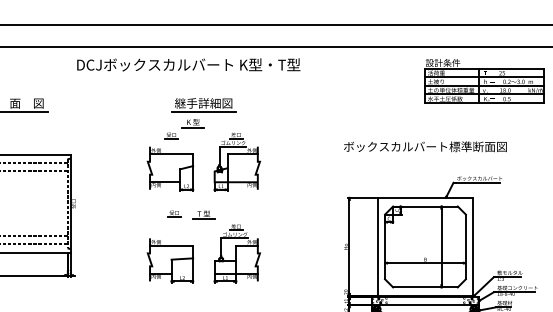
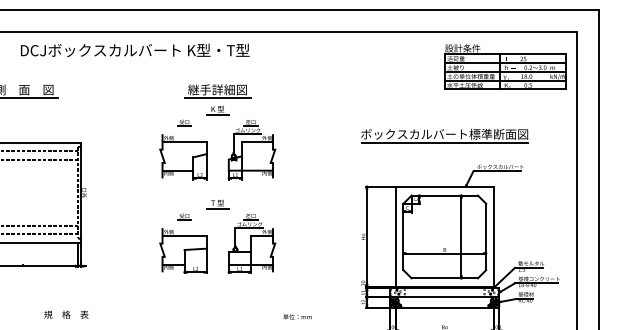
text: (189, 64) -> (135, 49), moved
part: (192, 123) -> (217, 110), moved
line: (425, 154) -> (444, 142), added
part: (174, 213) -> (184, 216), moved

